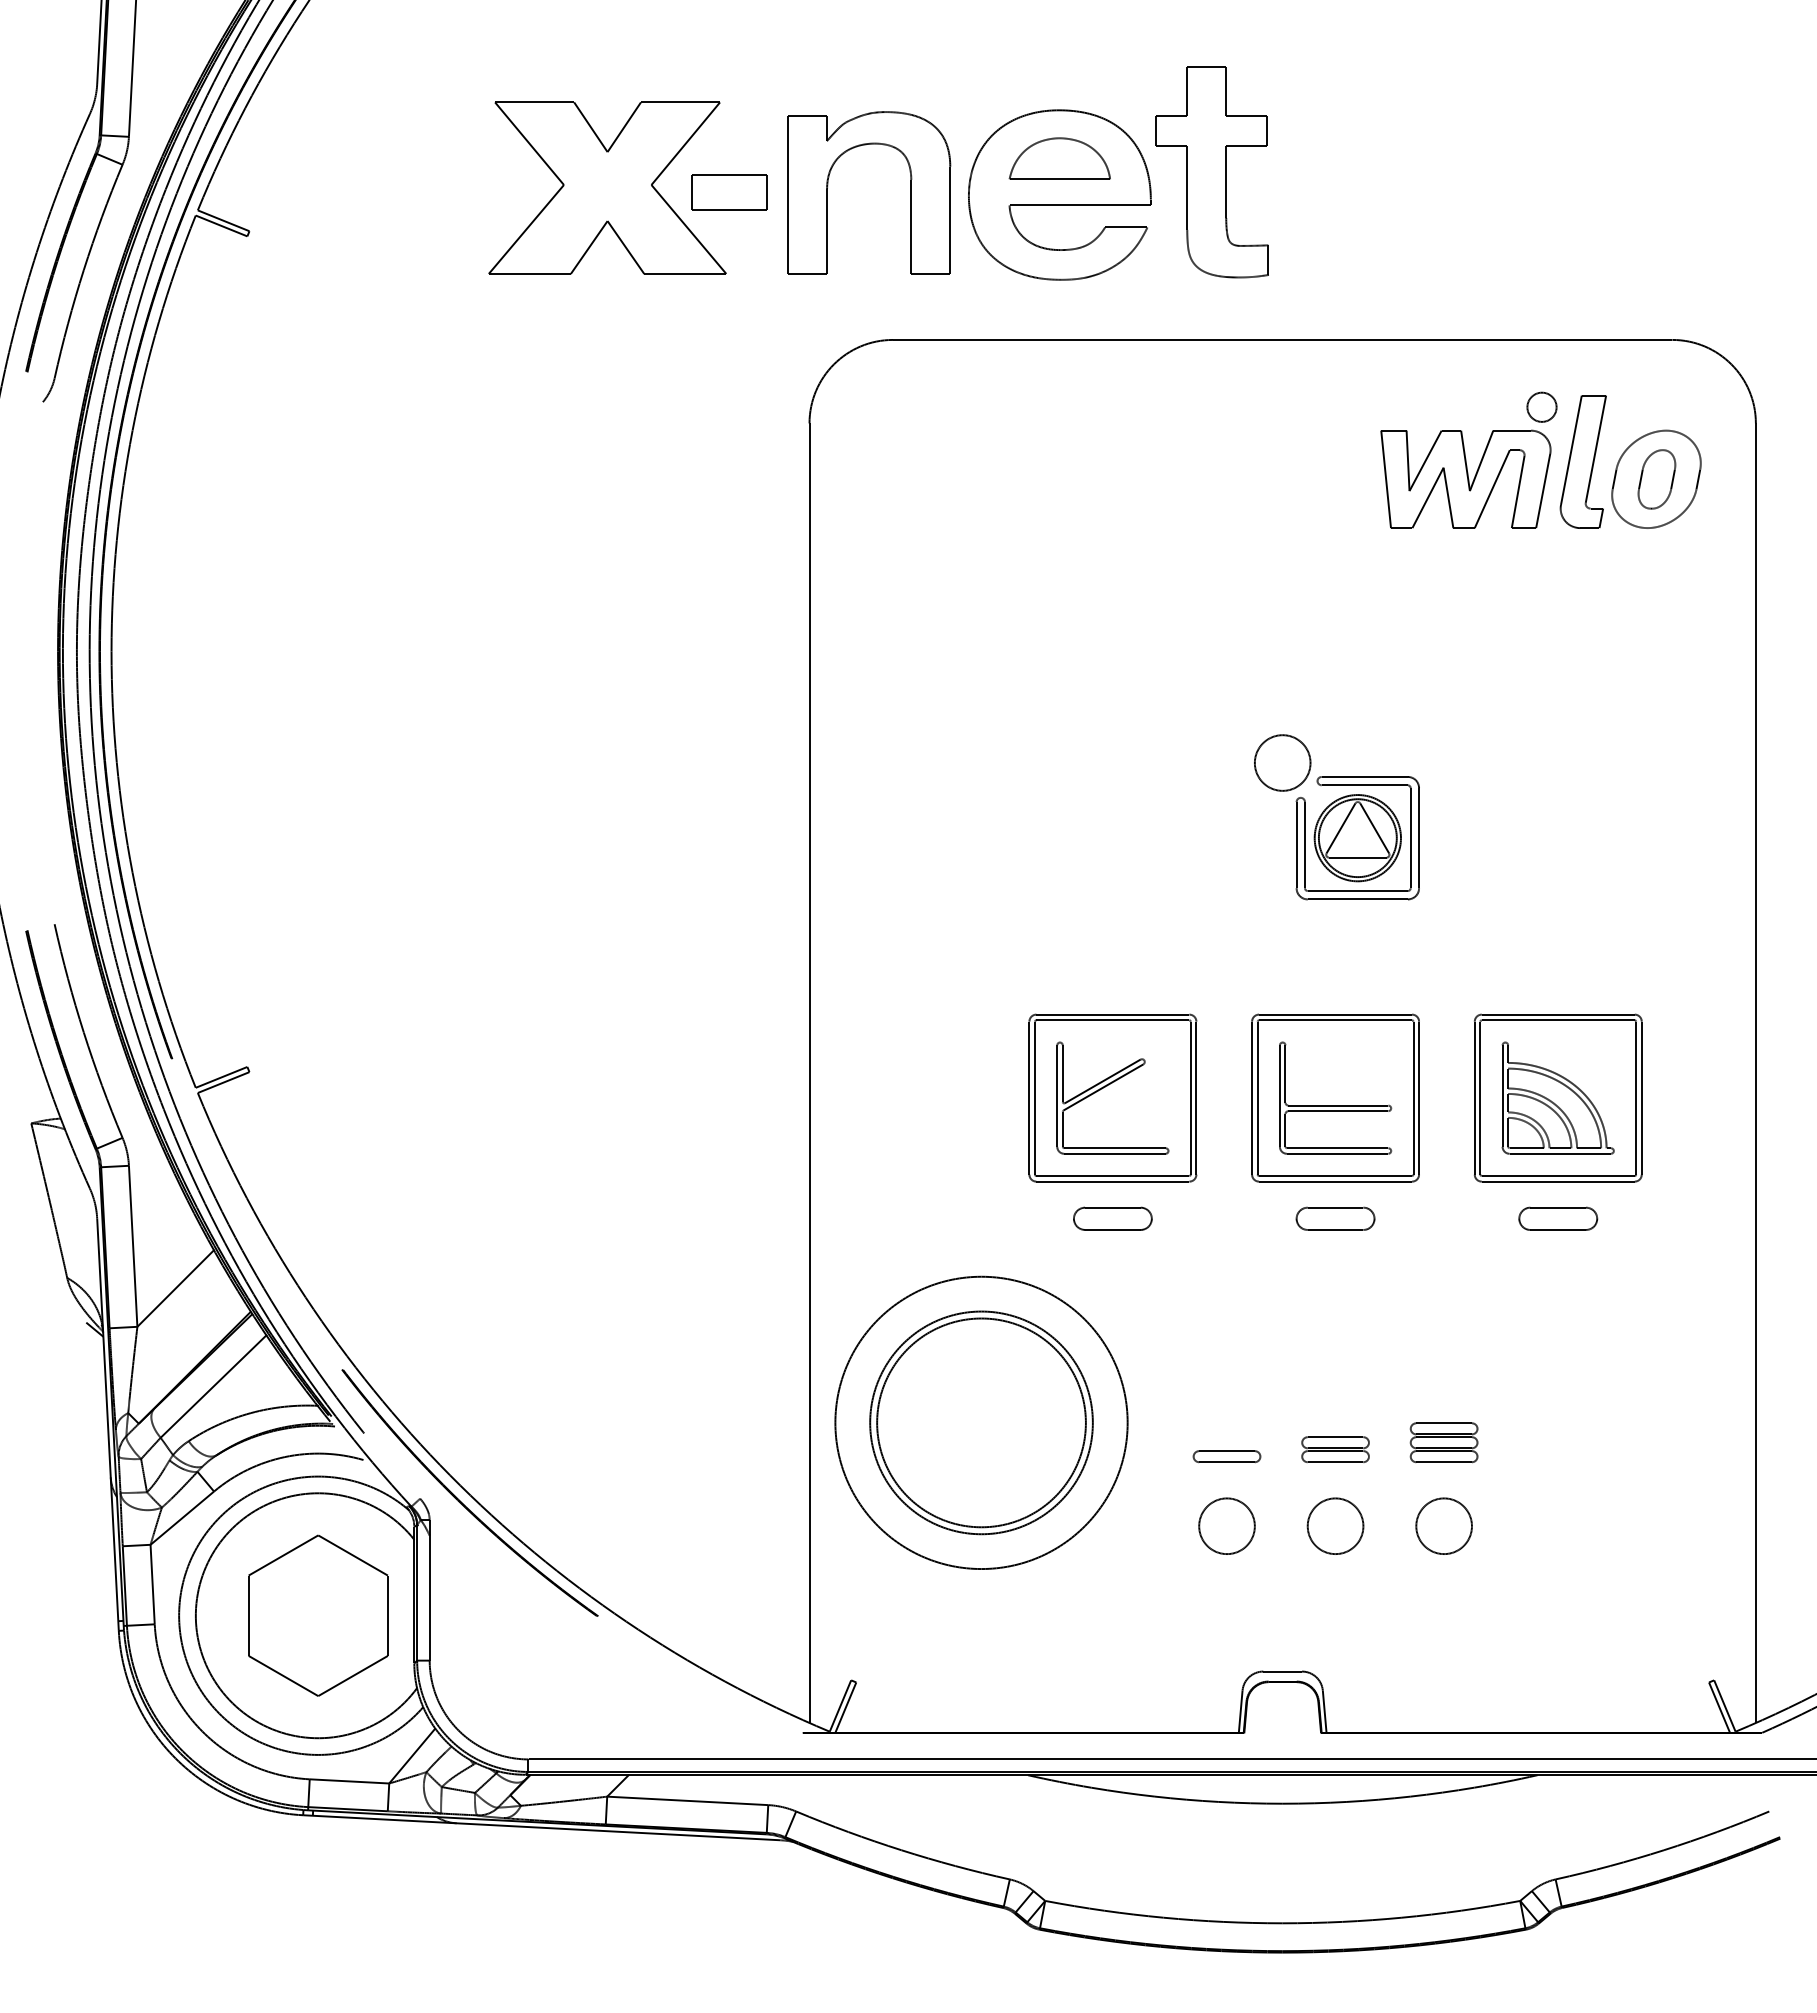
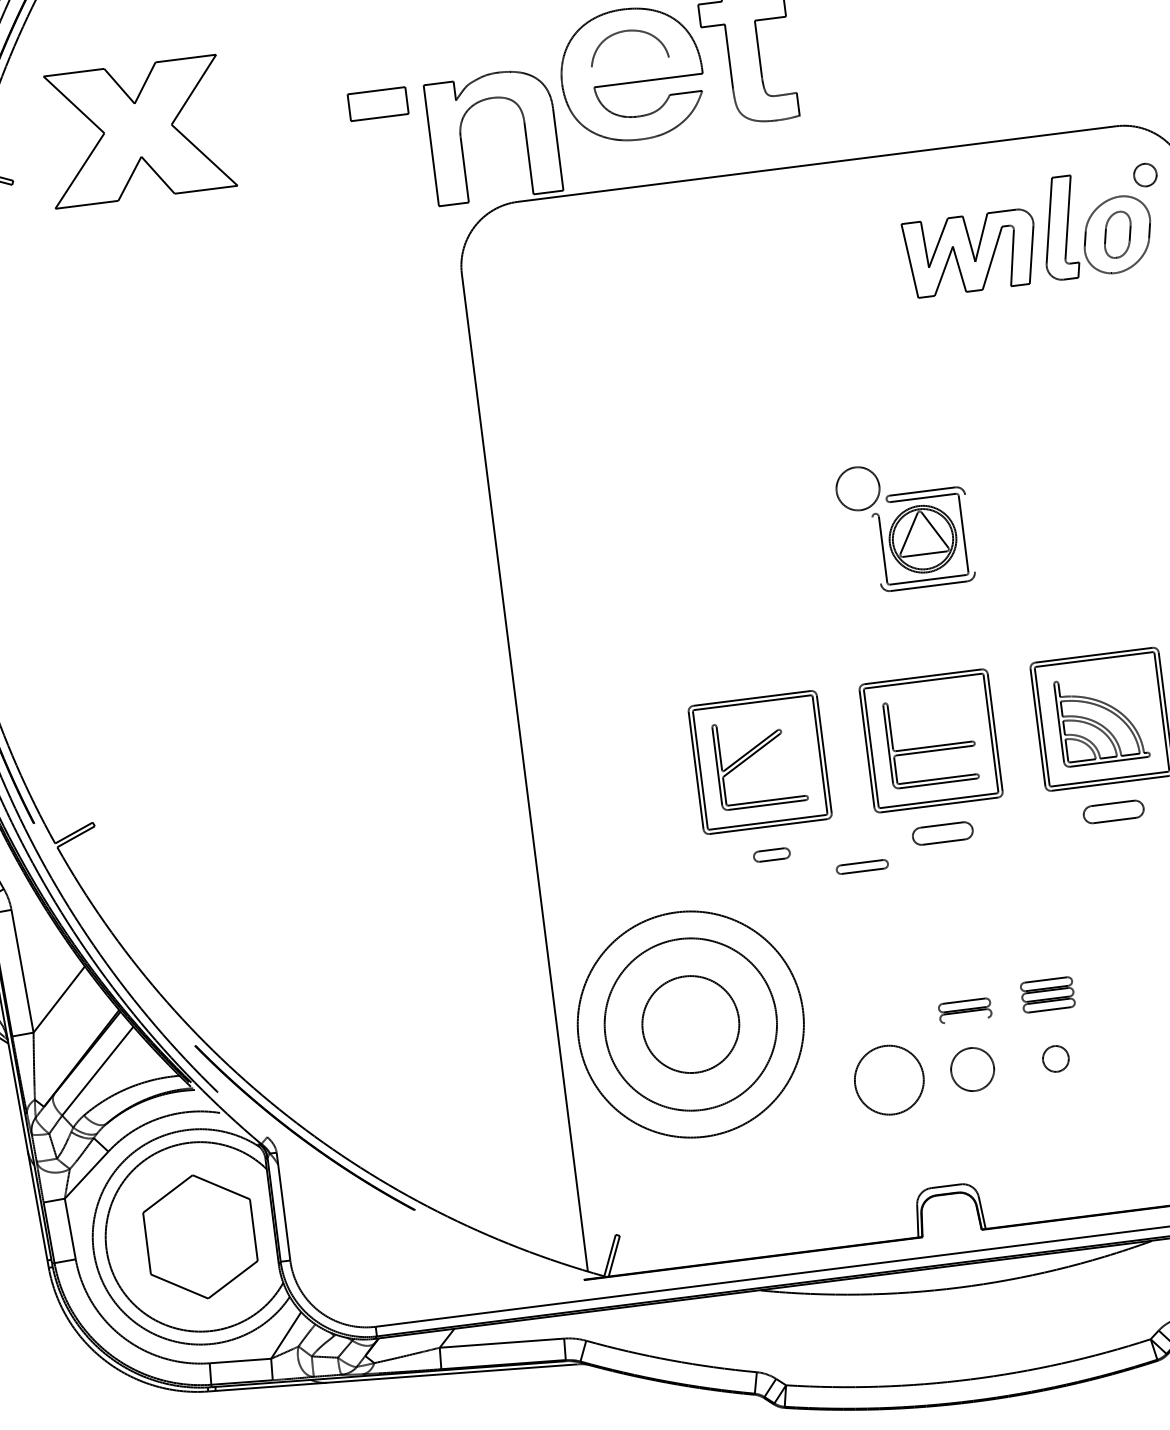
line: (1059, 179) -> (630, 62), removed
part: (607, 187) -> (138, 130), moved
part: (910, 192) -> (525, 131), moved
circle: (1541, 406) -> (1144, 174), moved
line: (1419, 838) -> (970, 533), removed
line: (1296, 845) -> (876, 550), removed
part: (1112, 1218) -> (771, 854), size x0.6
circle: (981, 1422) -> (690, 1024), size x0.6
part: (1226, 1456) -> (861, 866), moved
line: (1335, 1462) -> (966, 1020), removed
circle: (1226, 1525) -> (888, 1079), size x1.6
circle: (1443, 1525) -> (1055, 1058), size x0.6

